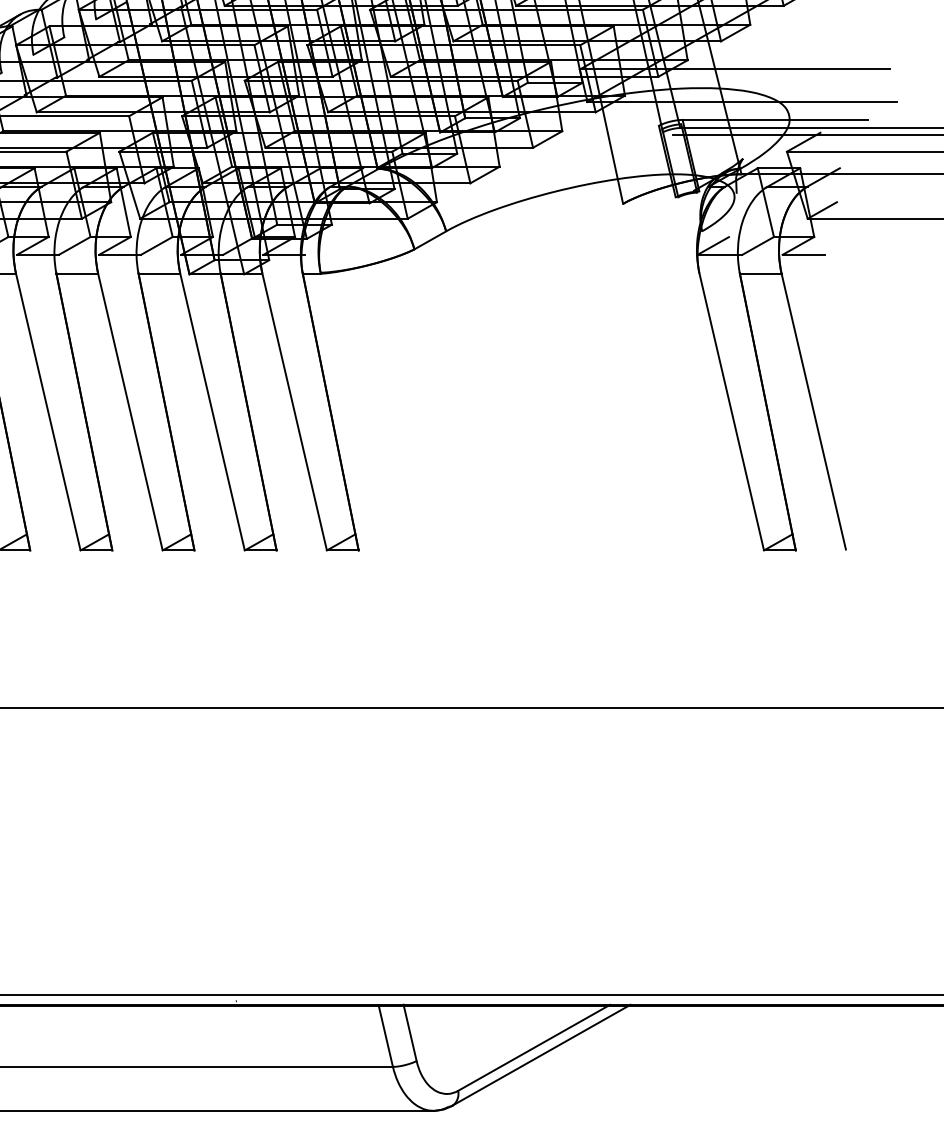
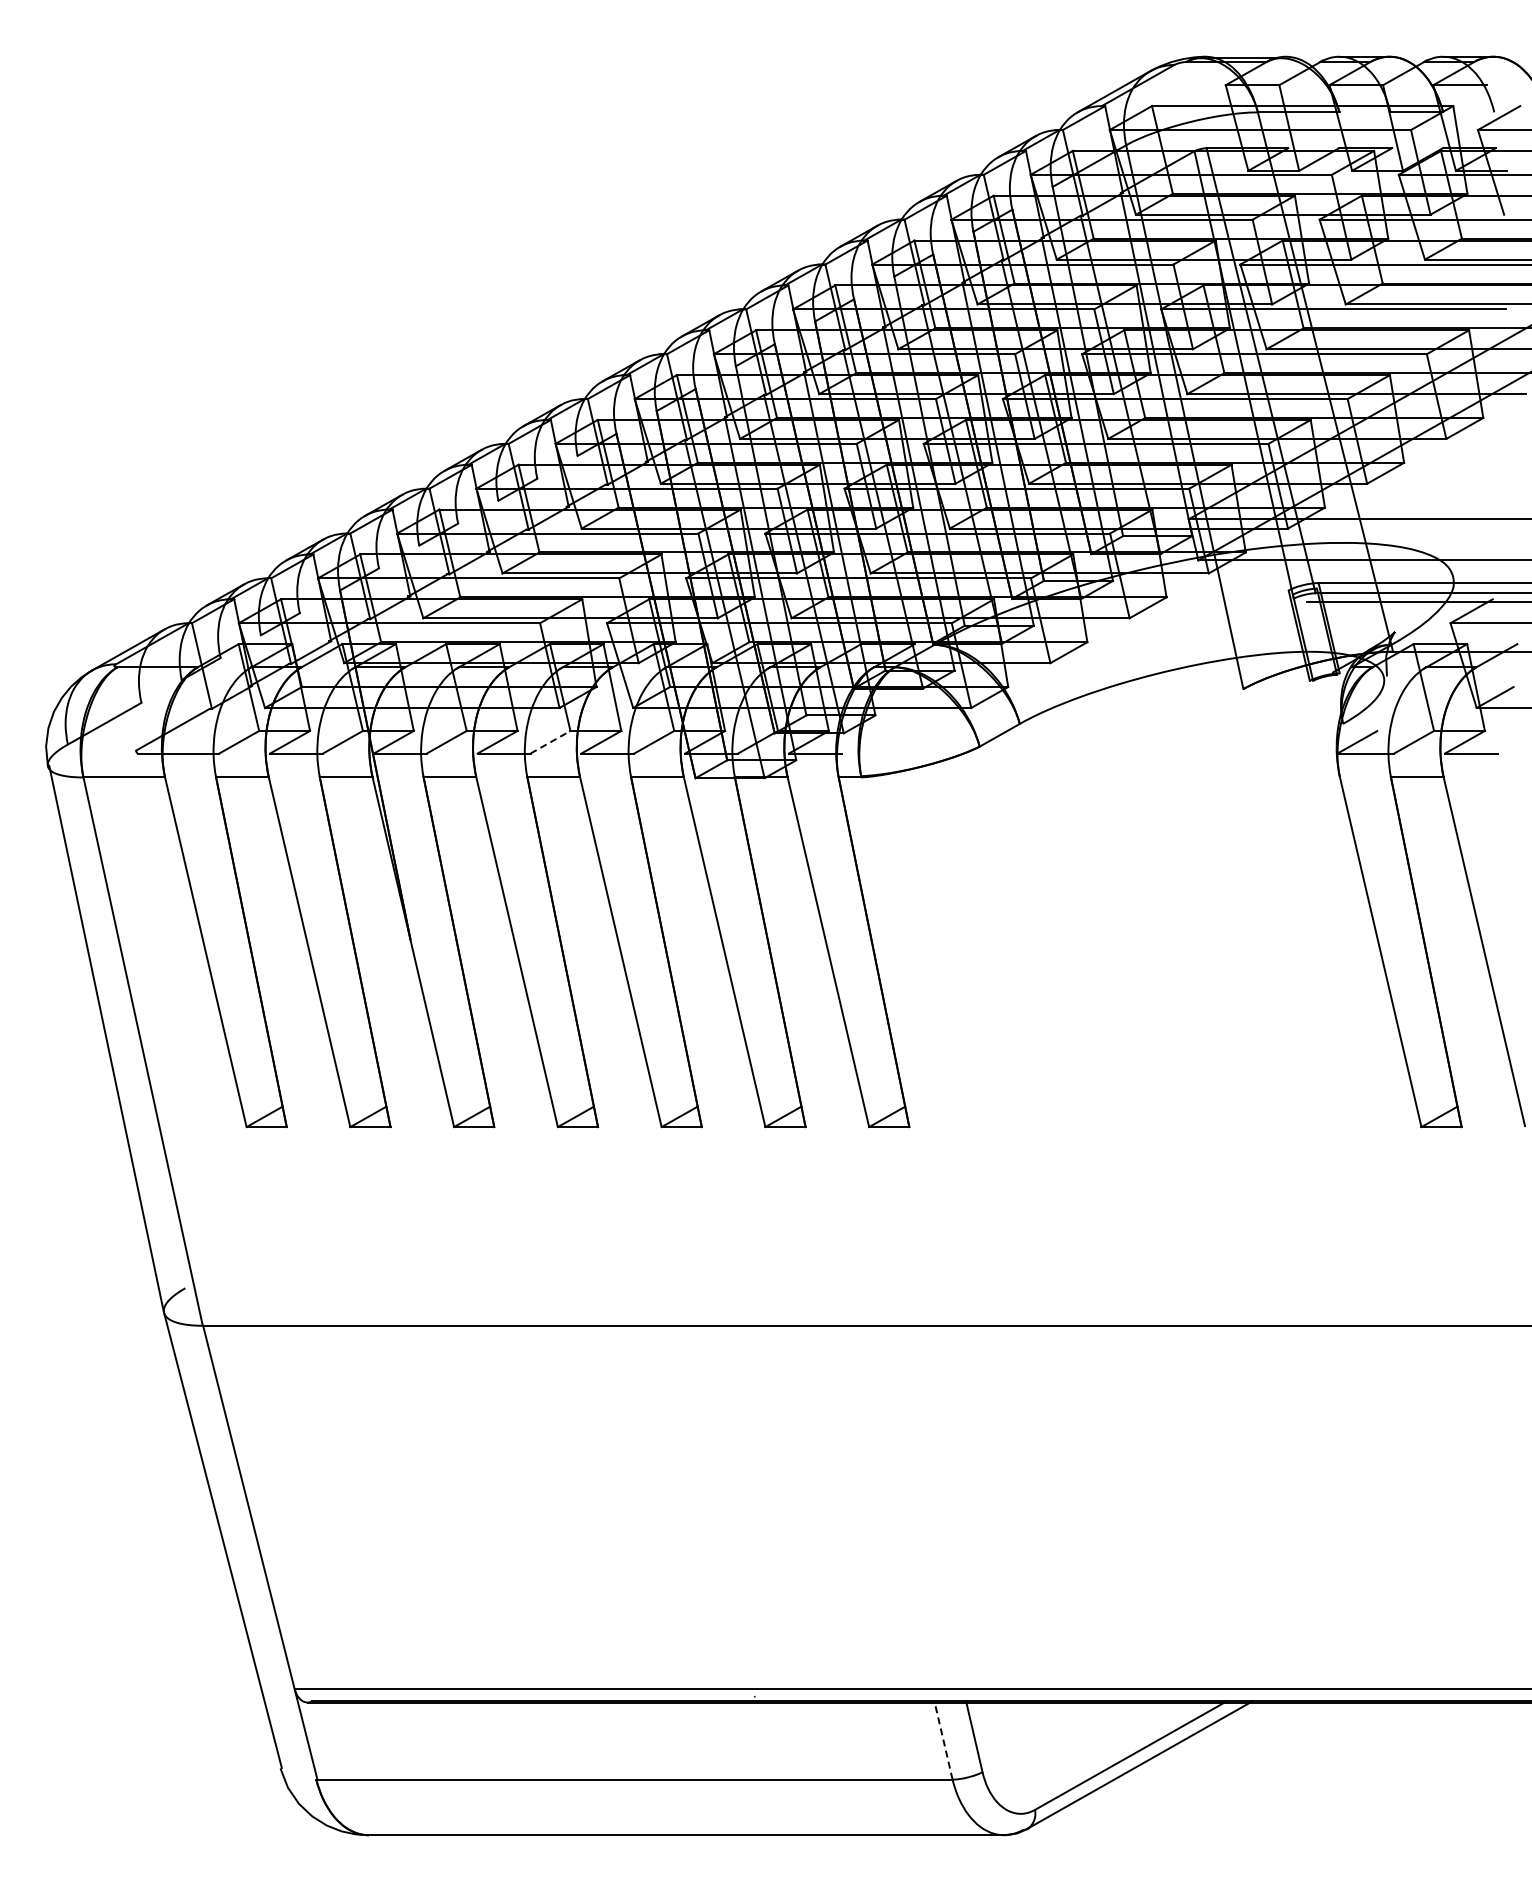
line: (74, 246) -> (550, 742), solid -> dashed
line: (385, 1036) -> (943, 1741), solid -> dashed

